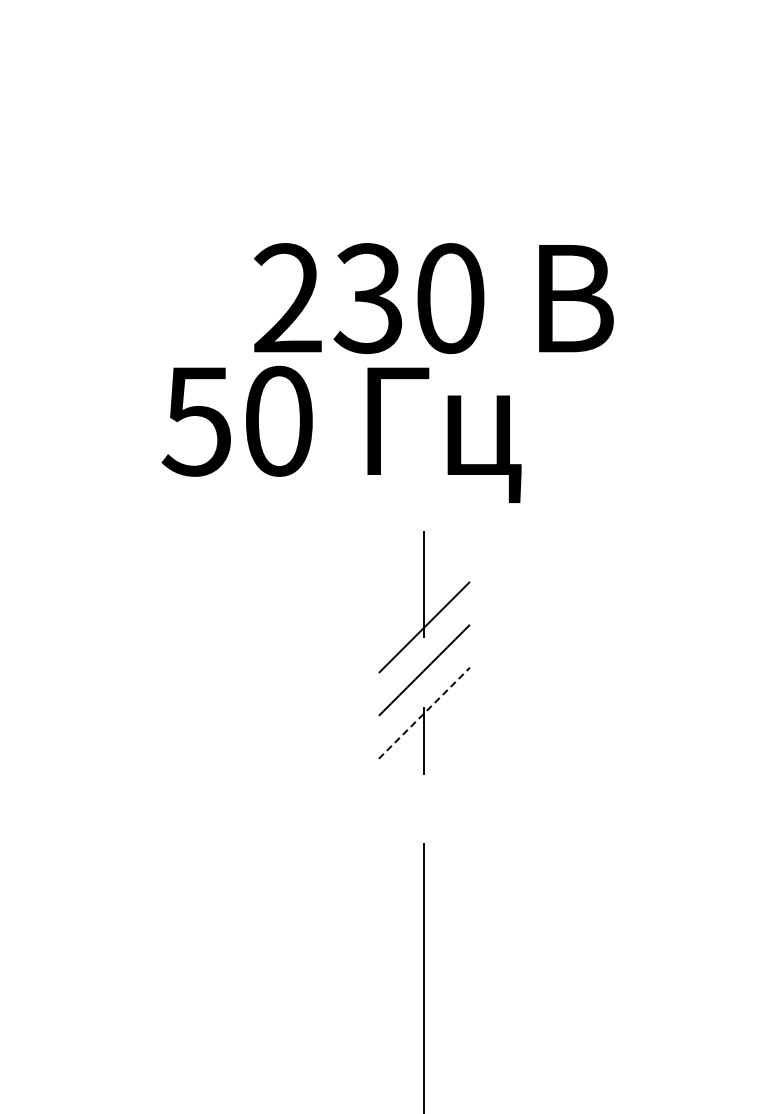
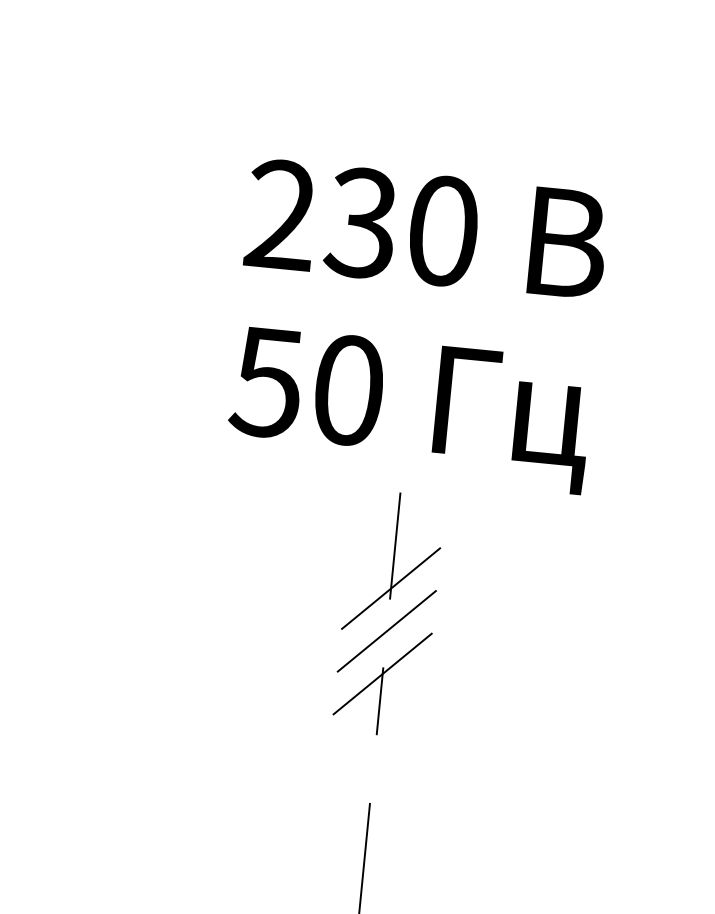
text: (433, 298) -> (426, 229), moved
text: (341, 433) -> (409, 408), moved
line: (424, 712) -> (382, 673), dashed -> solid

